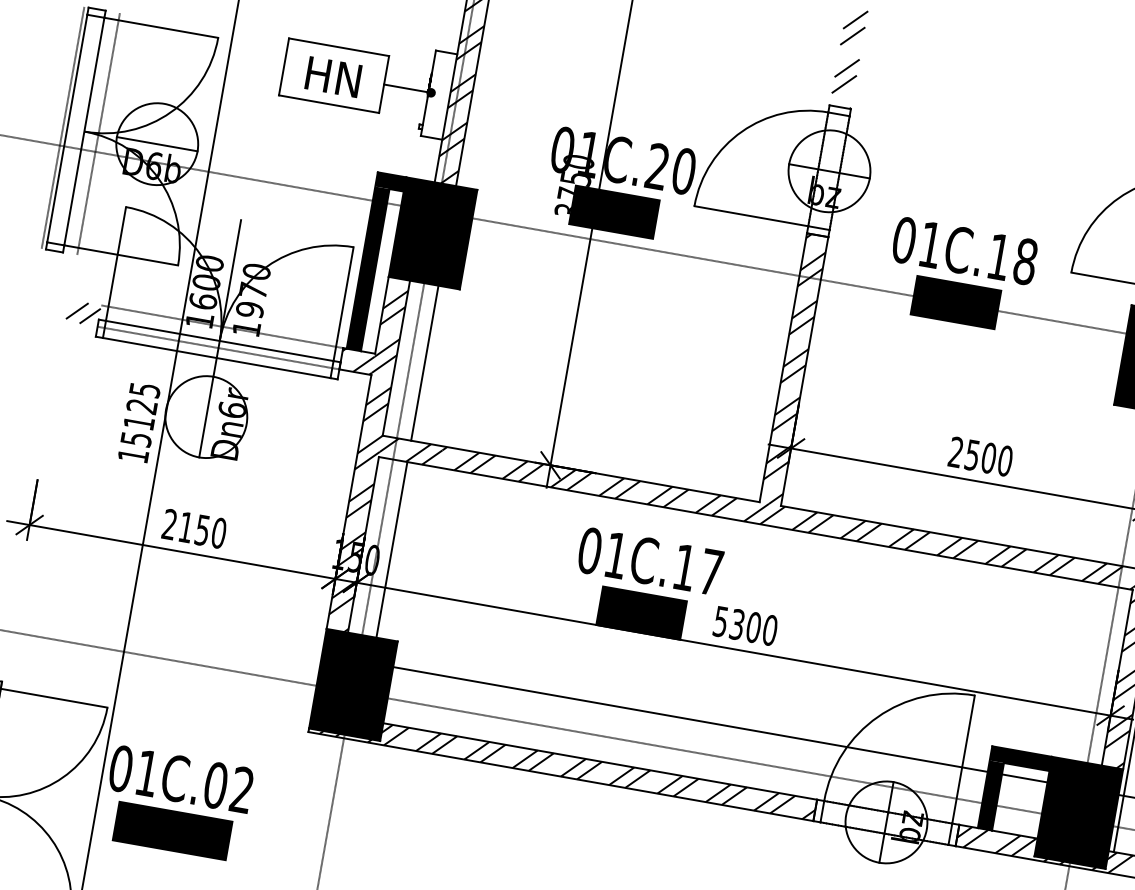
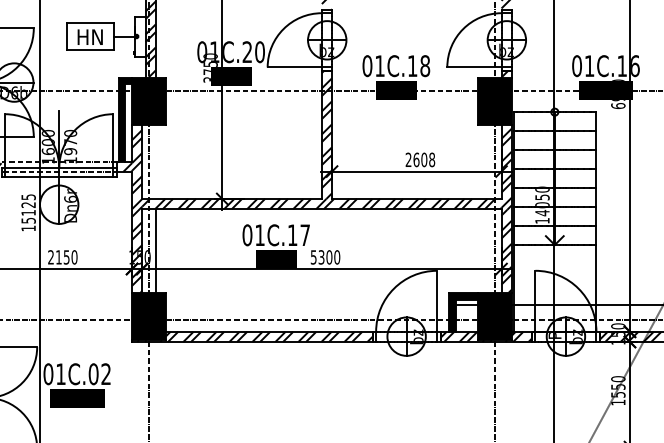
line: (424, 362) -> (155, 161), removed
text: (989, 457) -> (424, 159), 2500 -> 2608
line: (689, 720) -> (307, 305), removed

